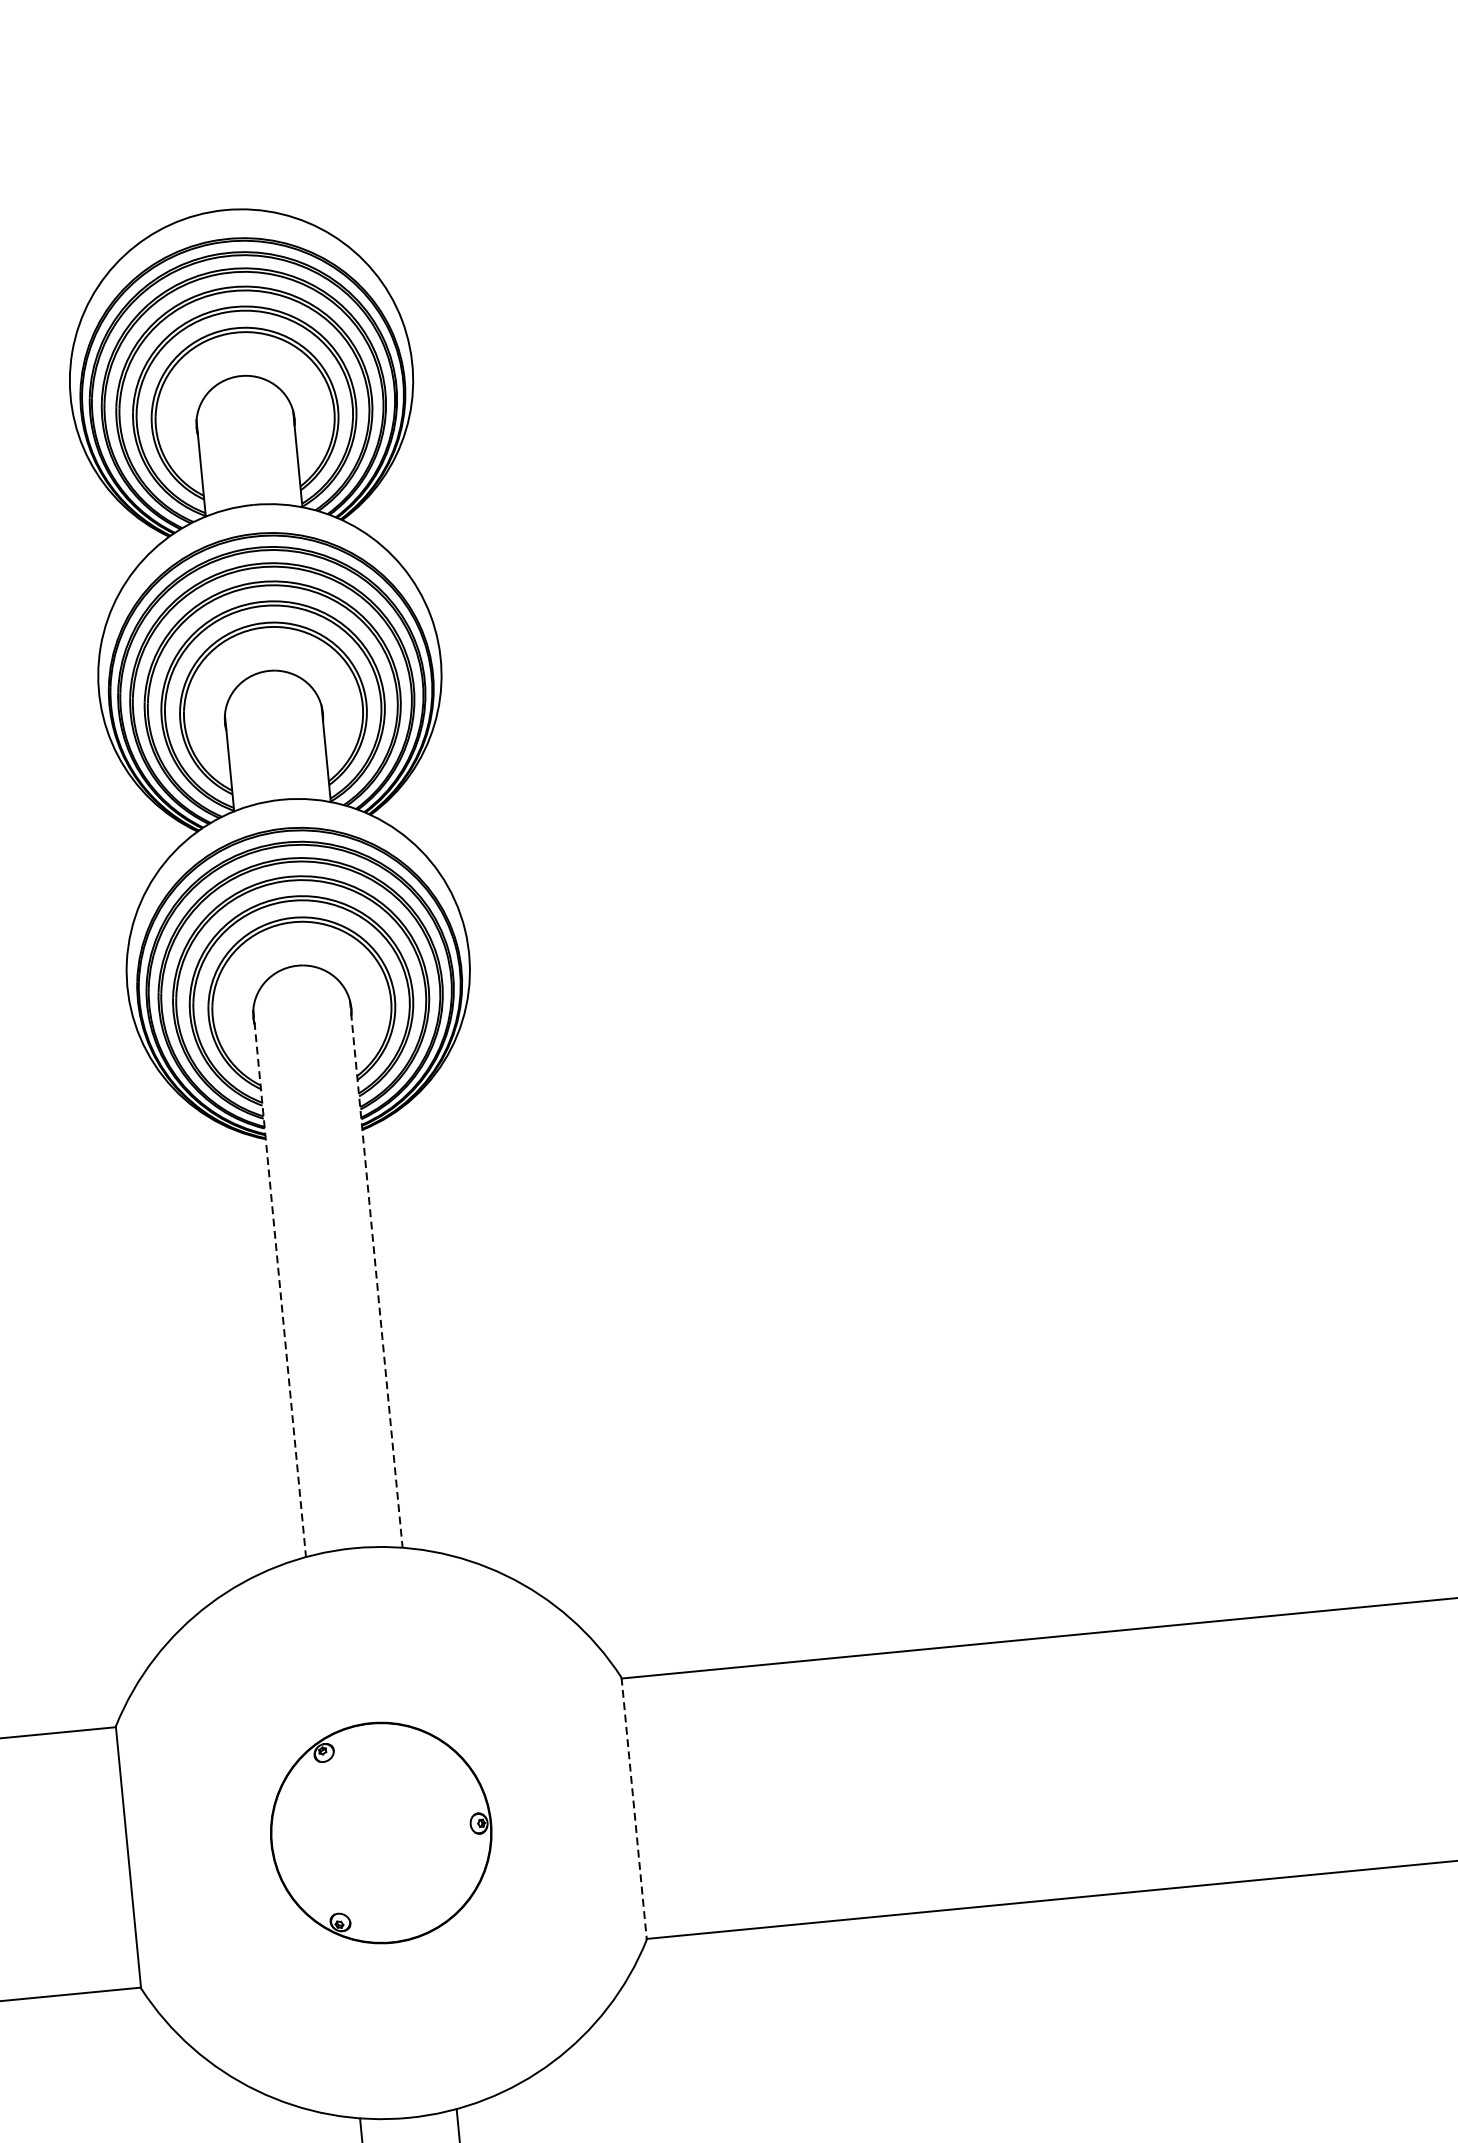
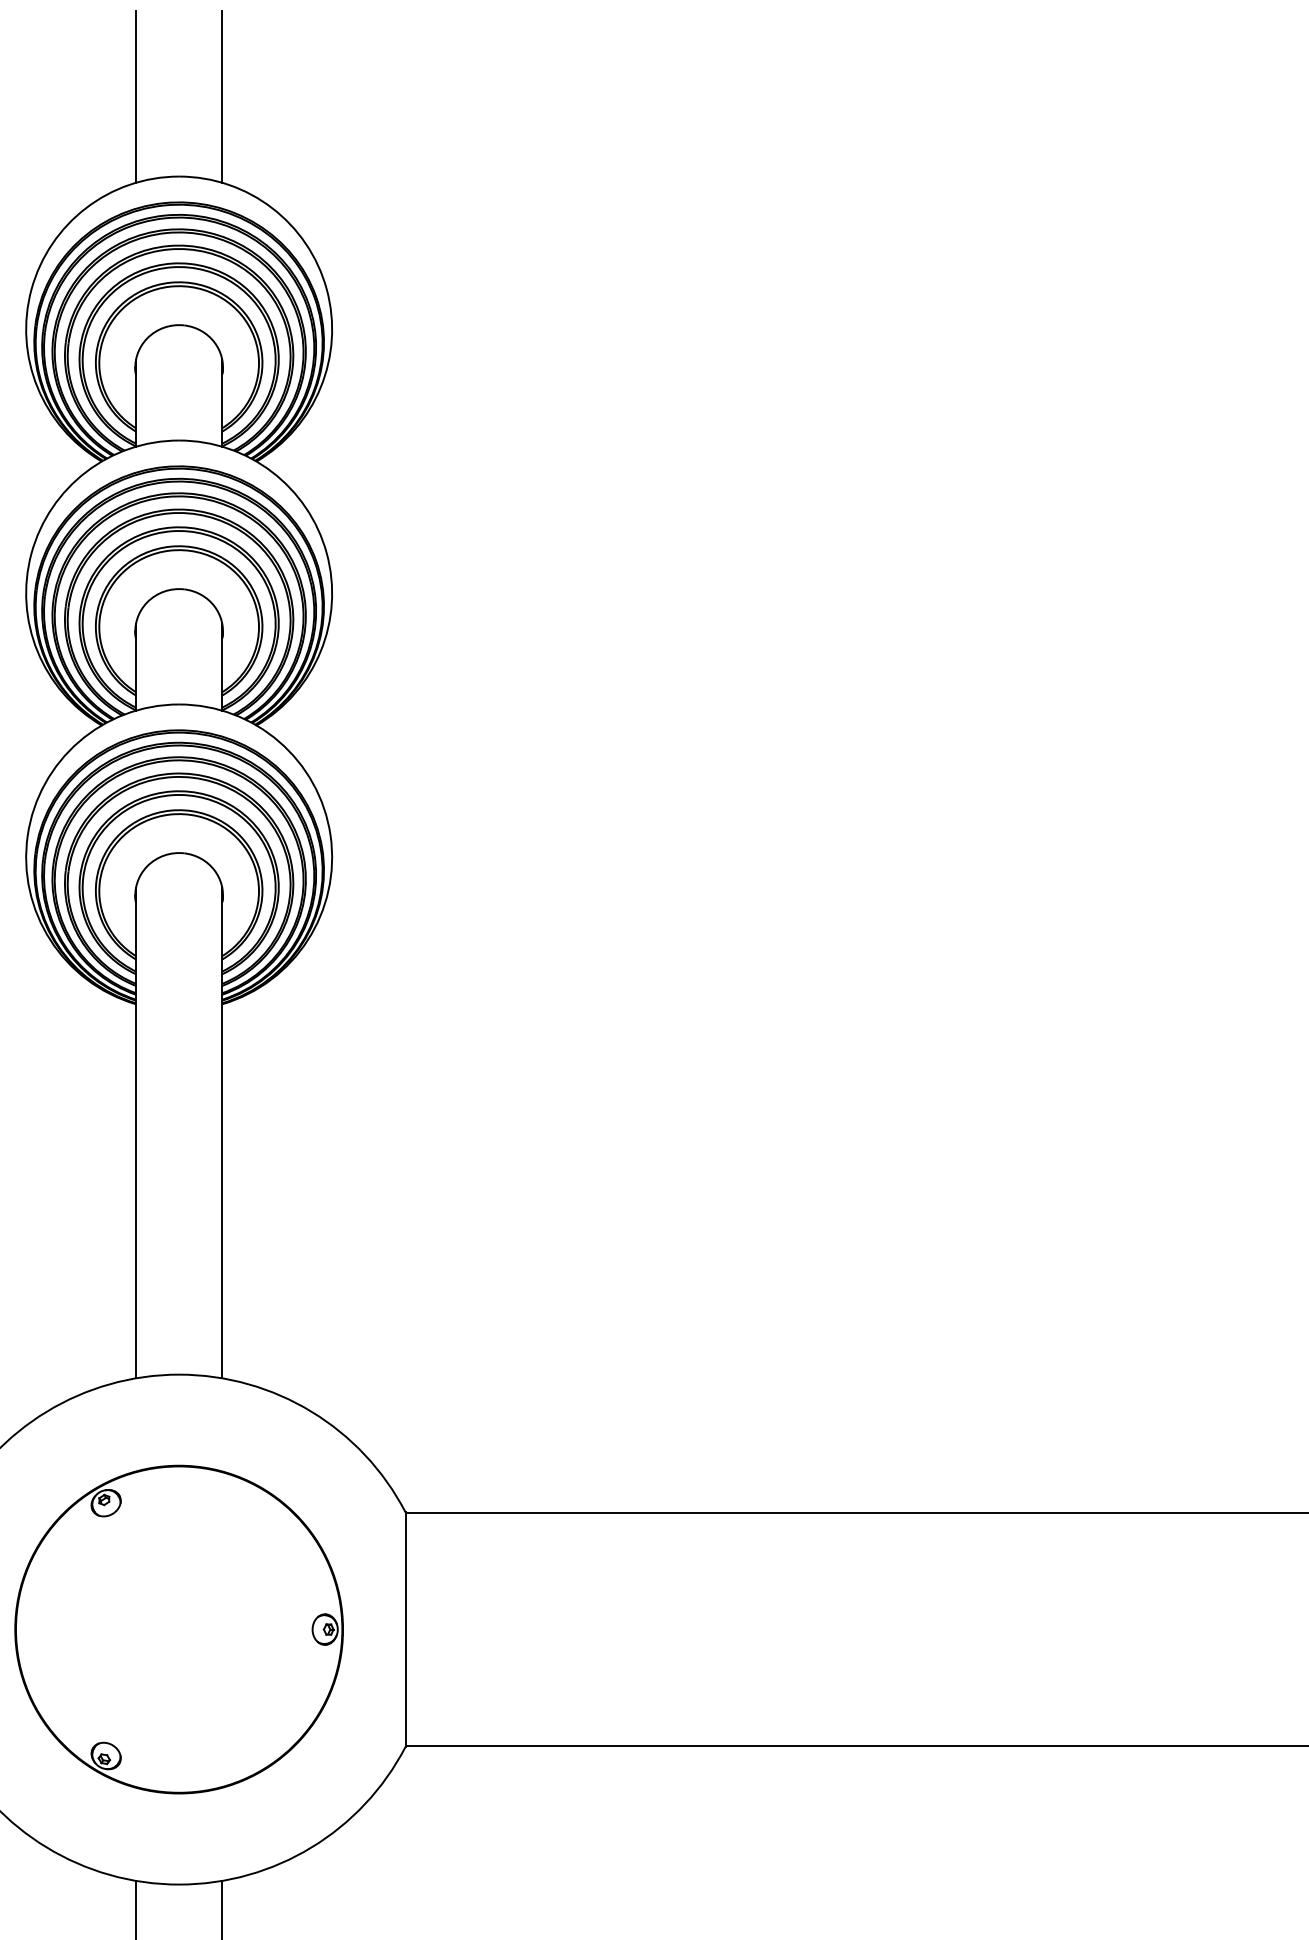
line: (264, 116) -> (222, 96), added
line: (167, 125) -> (135, 96), added
line: (376, 1274) -> (222, 1133), dashed -> solid
line: (279, 1283) -> (135, 1133), dashed -> solid
line: (634, 1809) -> (405, 1630), dashed -> solid
part: (380, 1833) -> (178, 1629), size x1.67

